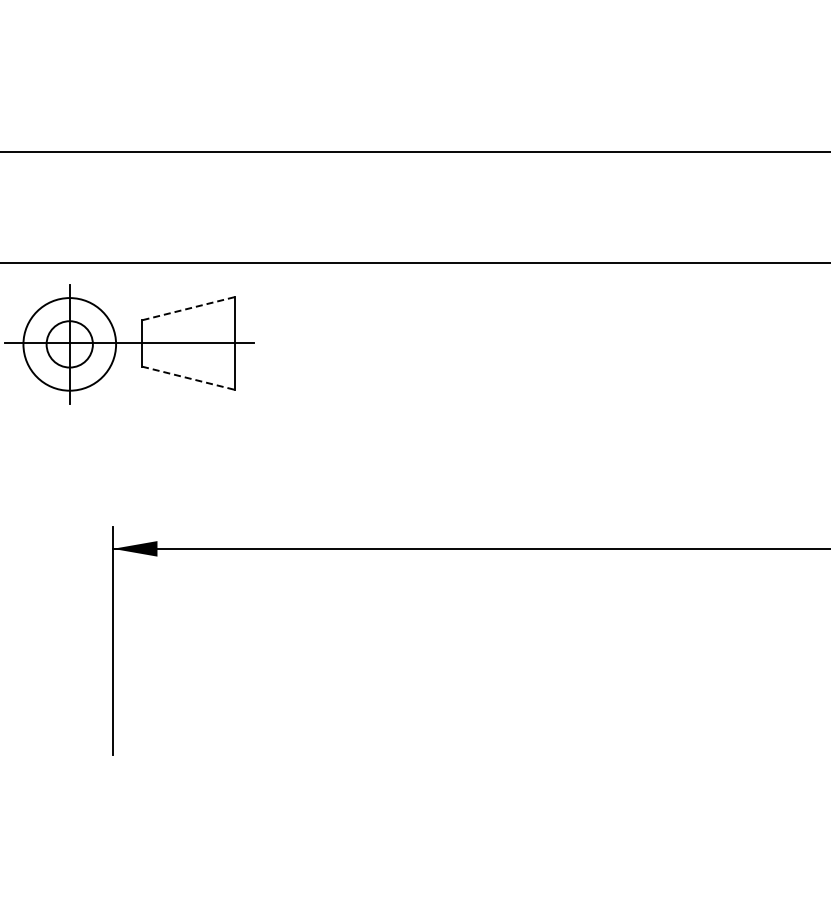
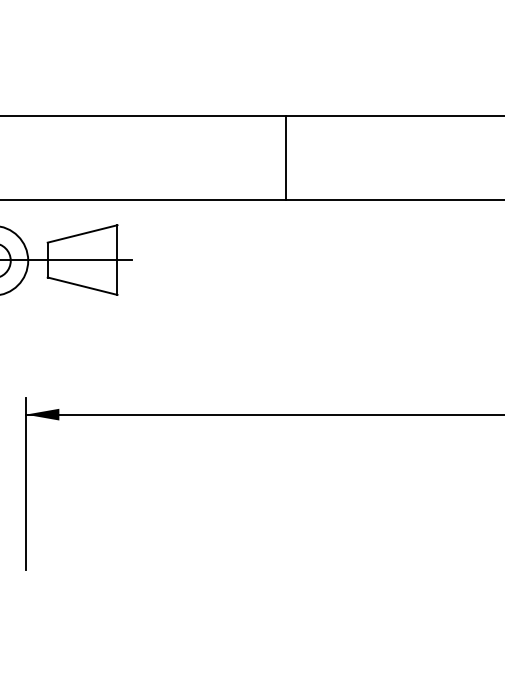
line: (459, 207) -> (286, 157), added
line: (188, 308) -> (82, 233), dashed -> solid
line: (188, 378) -> (82, 286), dashed -> solid

